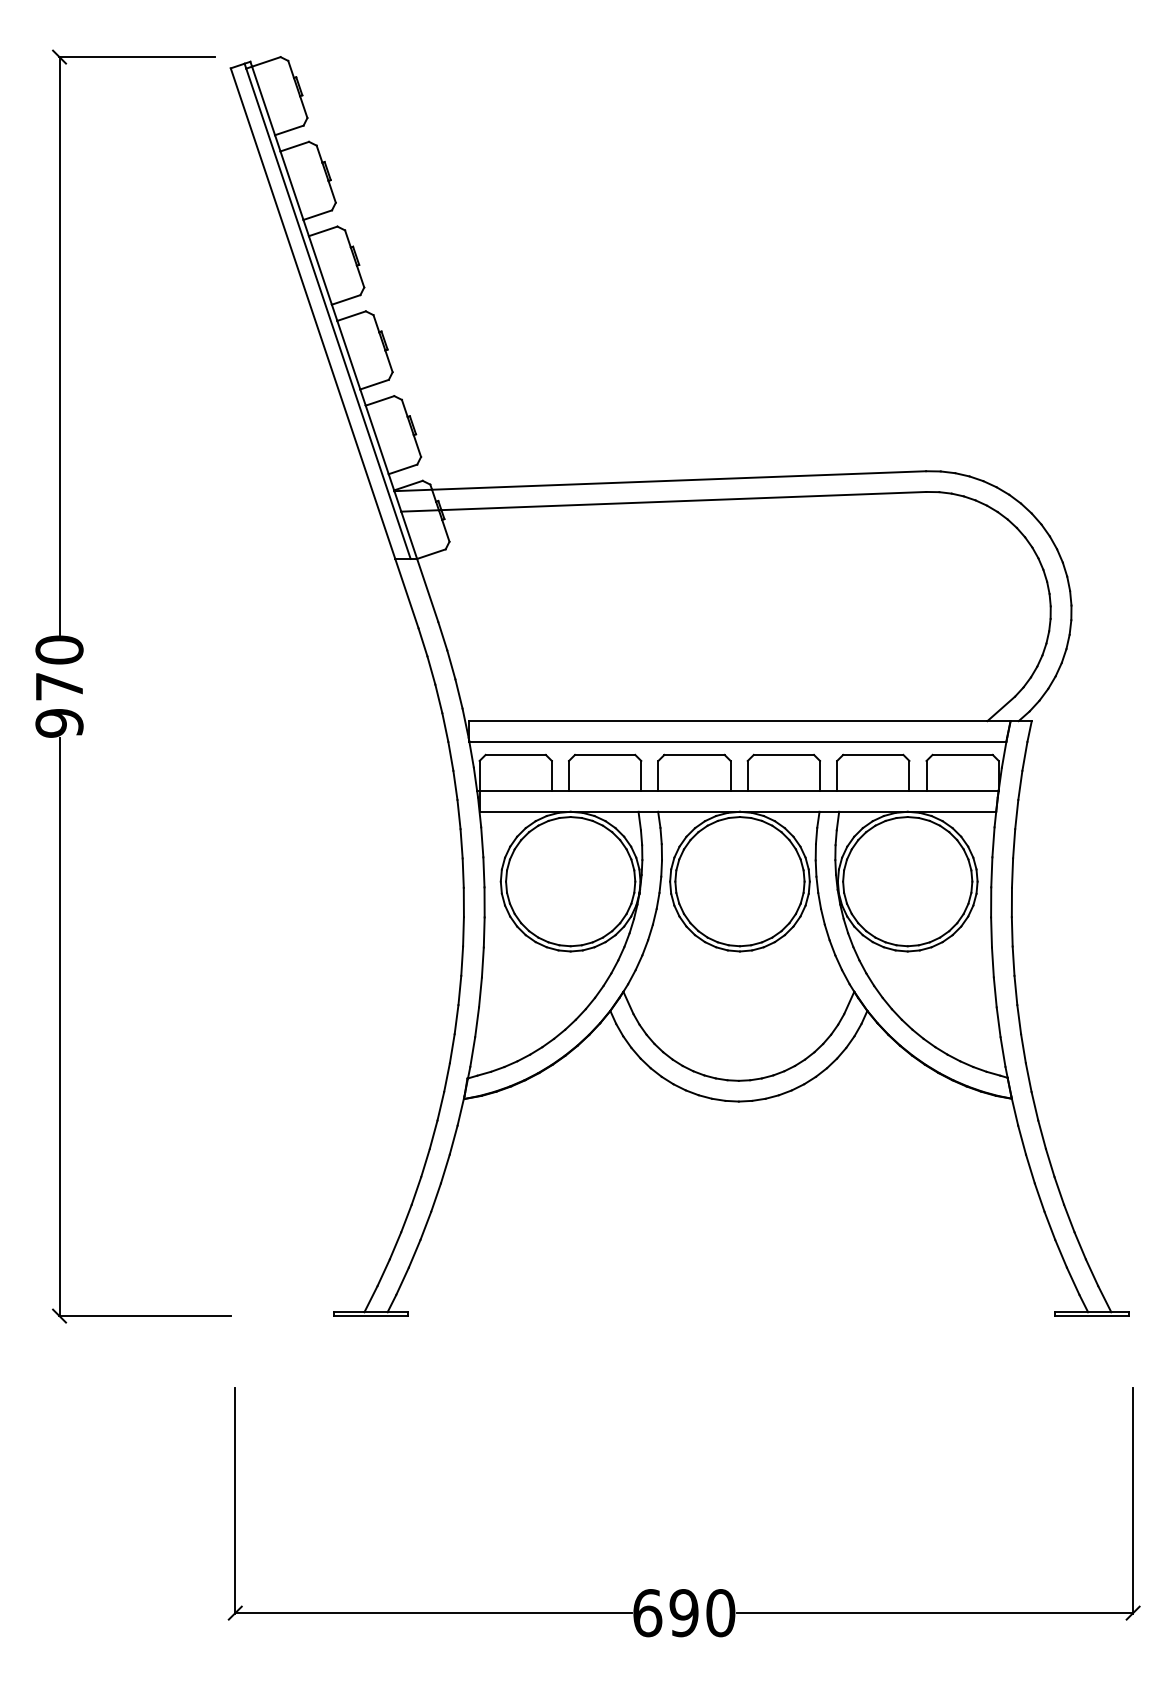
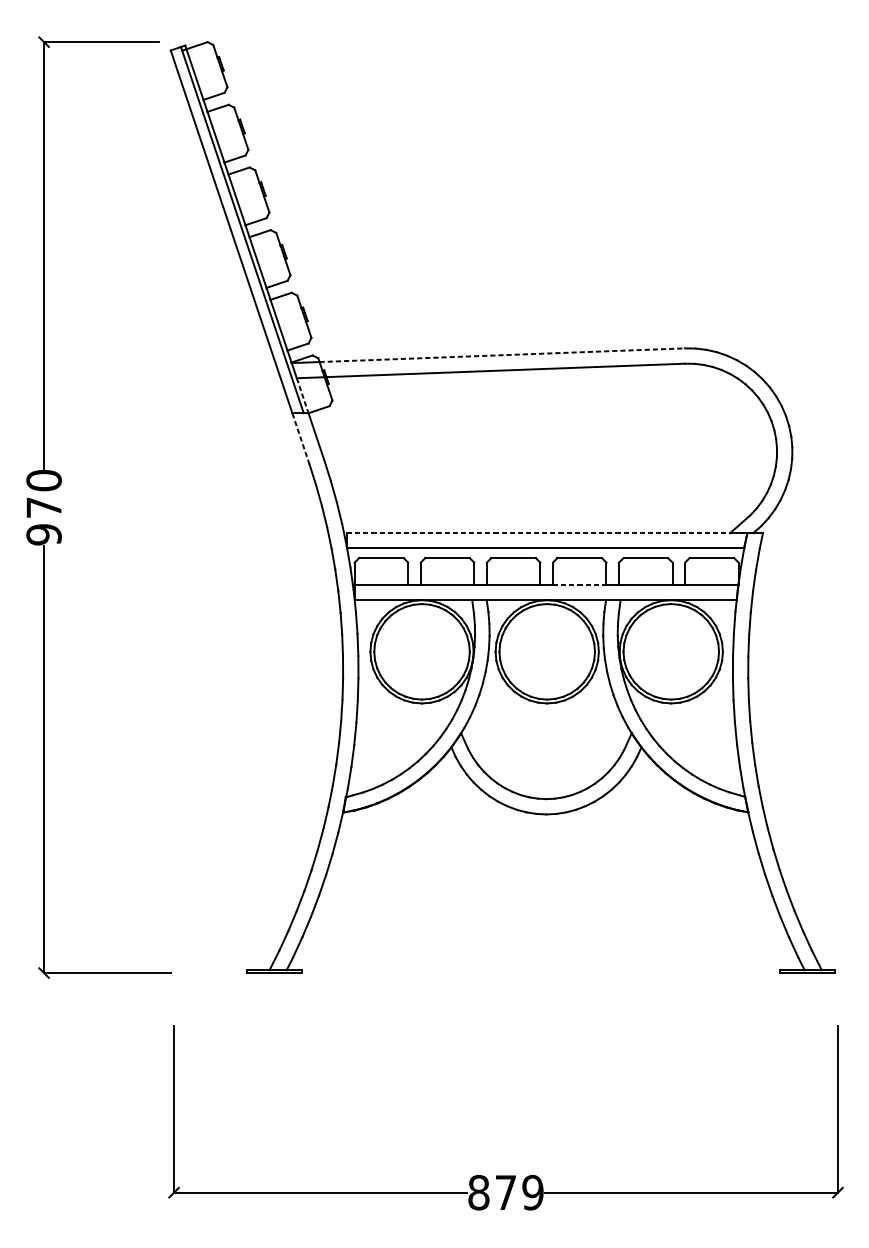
line: (679, 480) -> (502, 355), solid -> dashed
line: (409, 535) -> (302, 395), solid -> dashed
line: (406, 593) -> (300, 438), solid -> dashed
line: (728, 721) -> (538, 533), solid -> dashed
line: (784, 791) -> (580, 585), solid -> dashed
text: (684, 1613) -> (506, 1192), 690 -> 879

